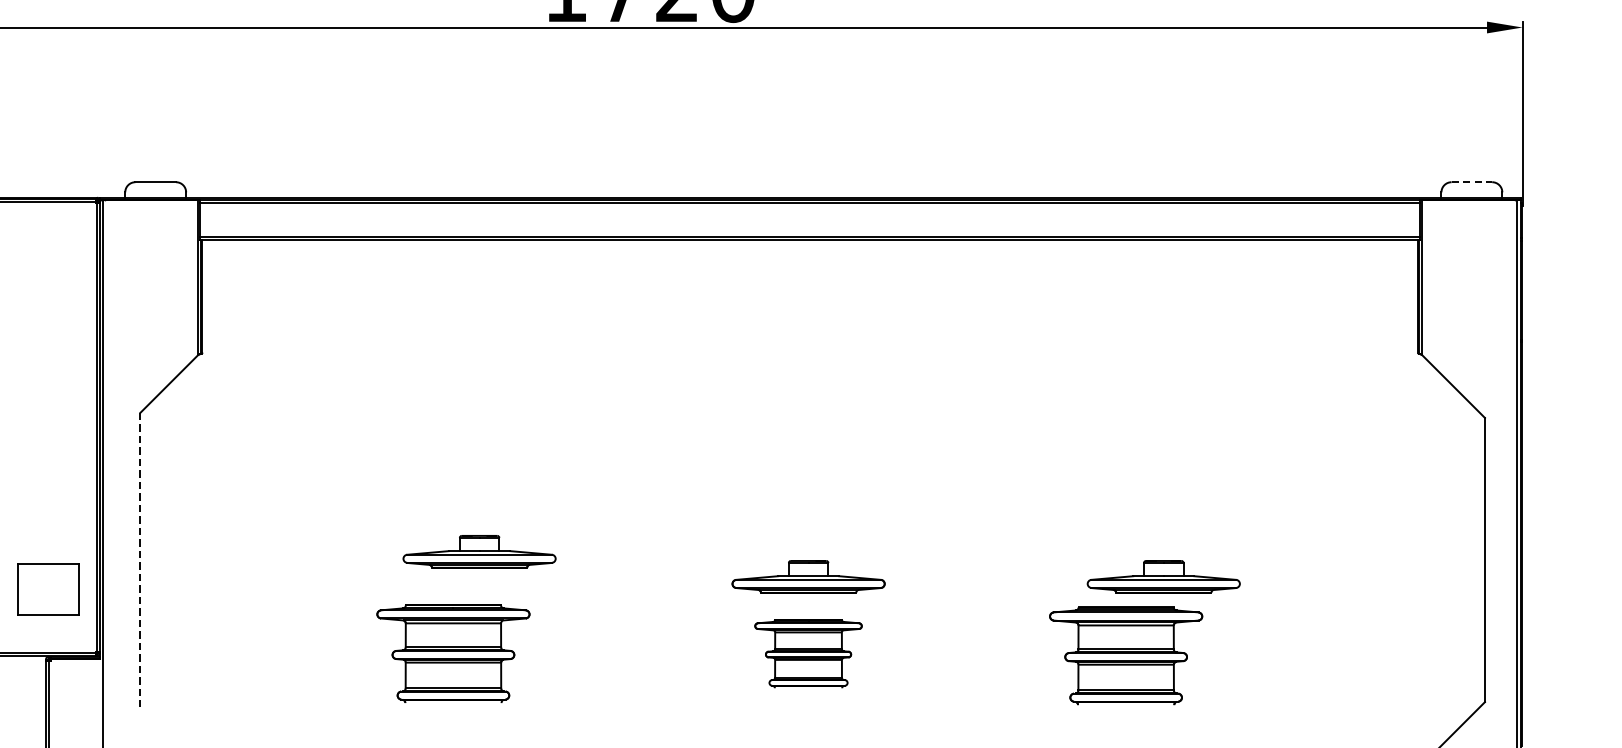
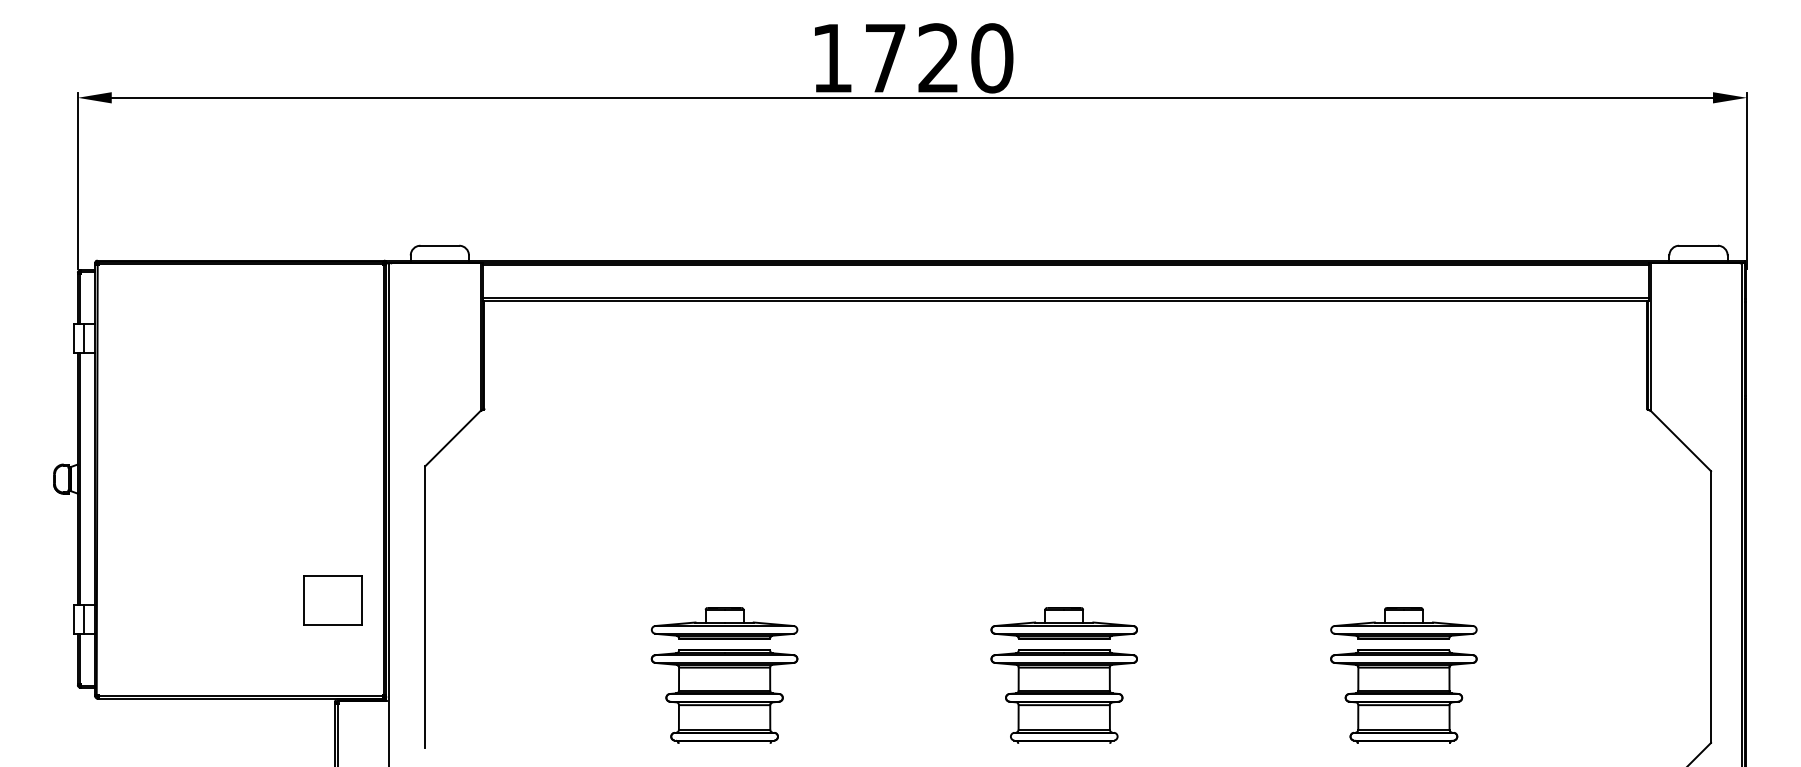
line: (1472, 181) -> (1699, 245), dashed -> solid
part: (479, 552) -> (724, 623), moved
line: (140, 560) -> (425, 607), dashed -> solid
part: (47, 589) -> (332, 600), moved
part: (807, 653) -> (1063, 696), size x1.43
part: (1125, 655) -> (1403, 696), moved

